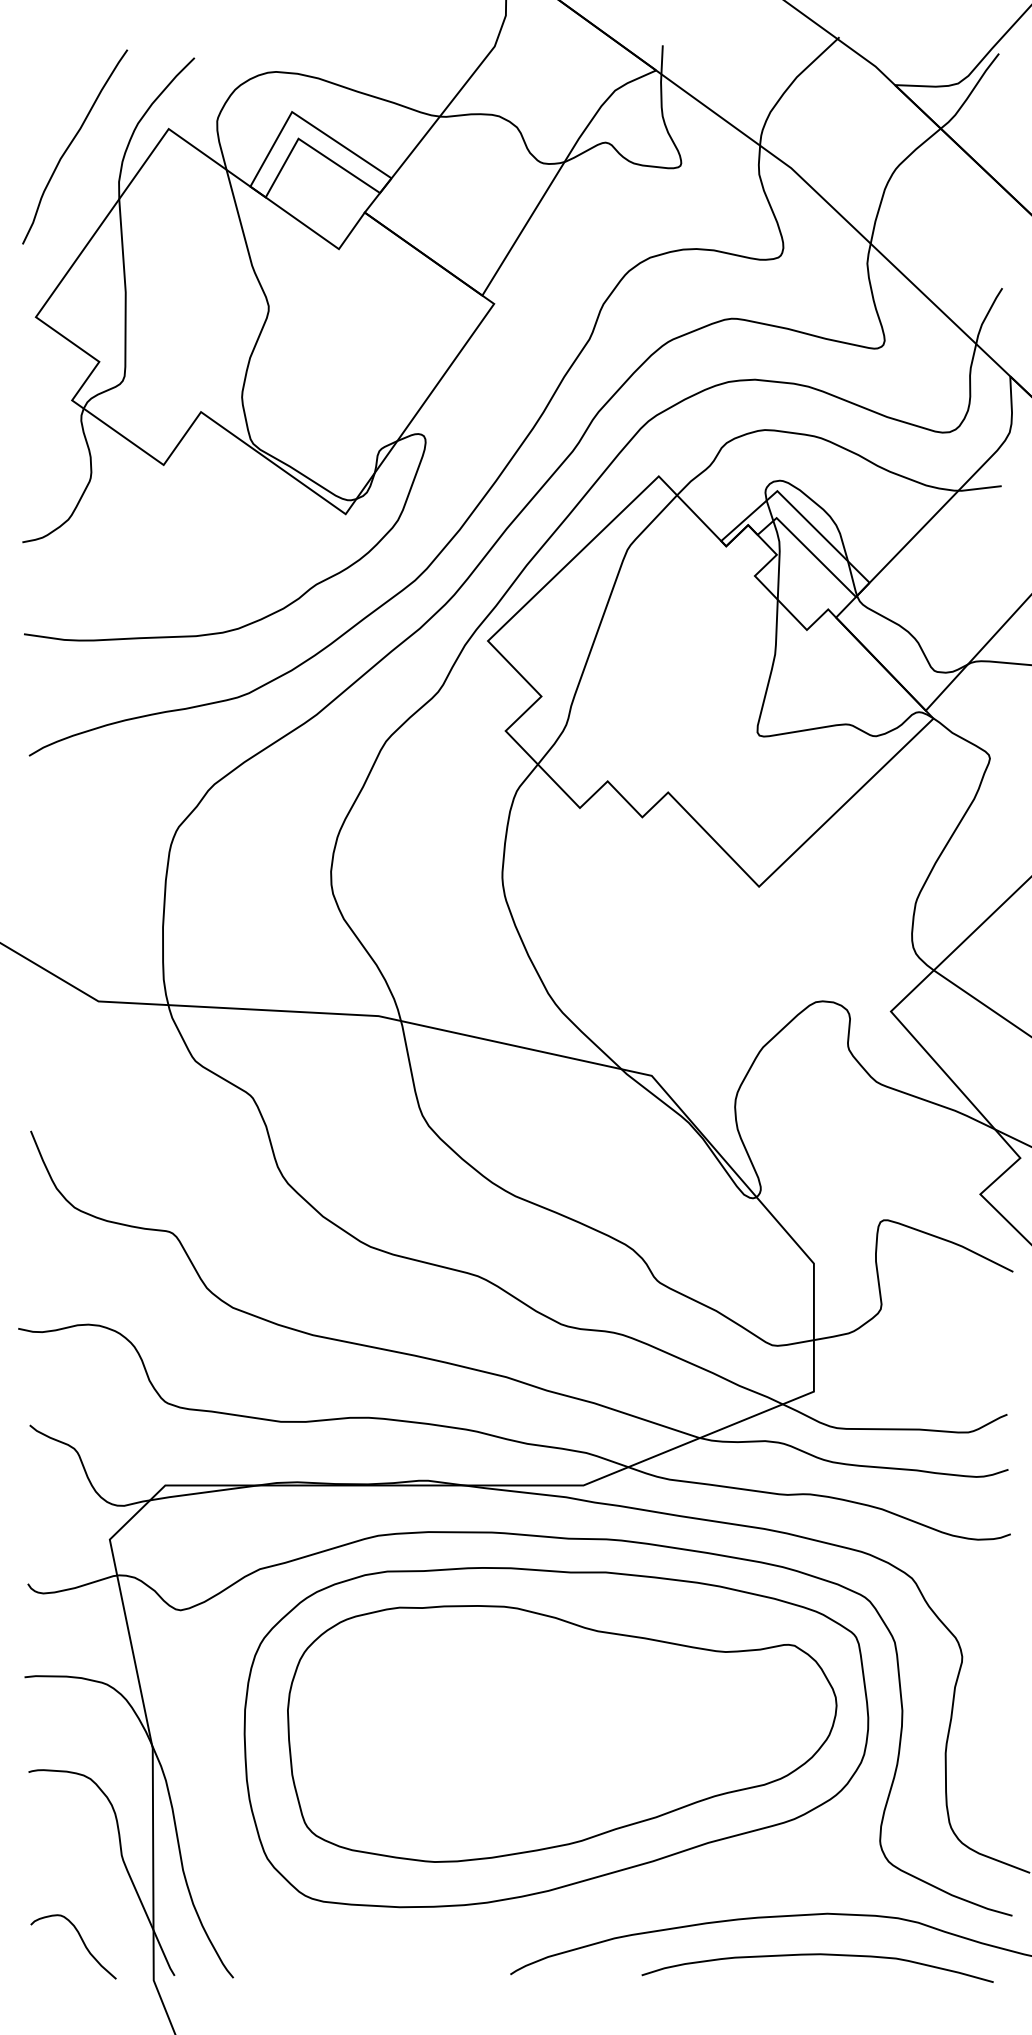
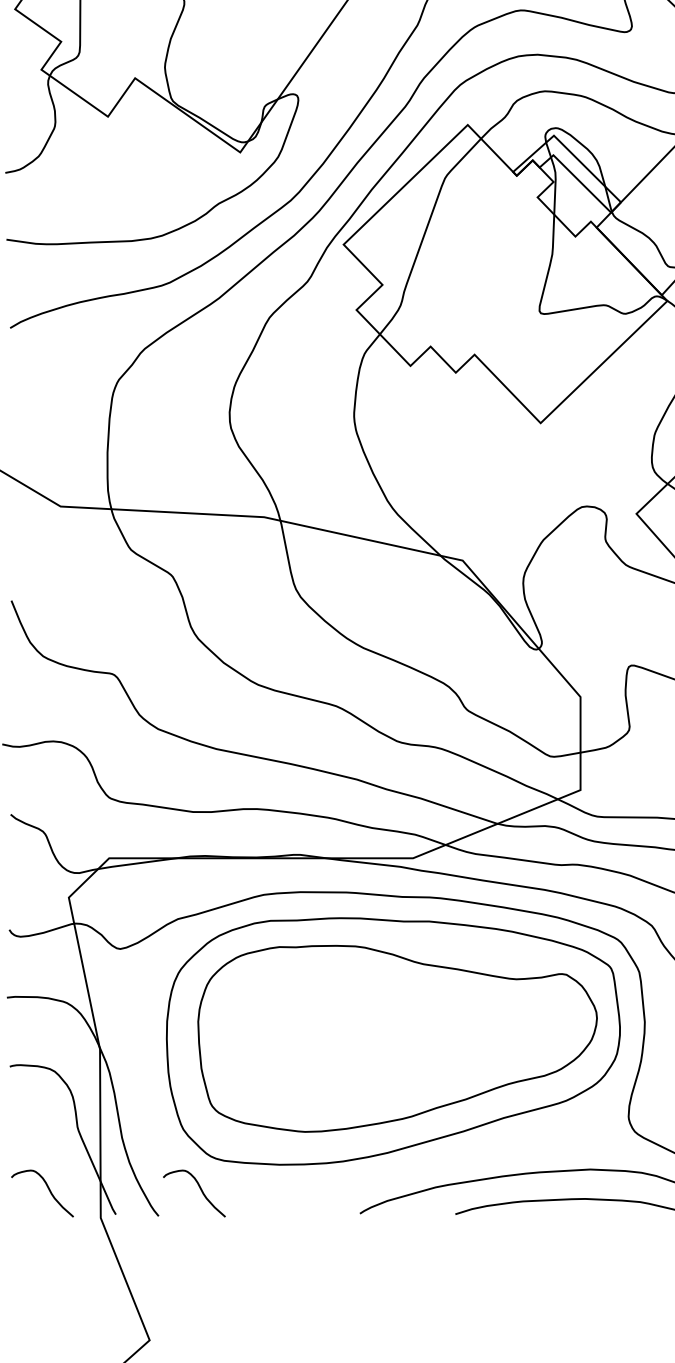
curve: (291, 1942) -> (200, 1190), added

